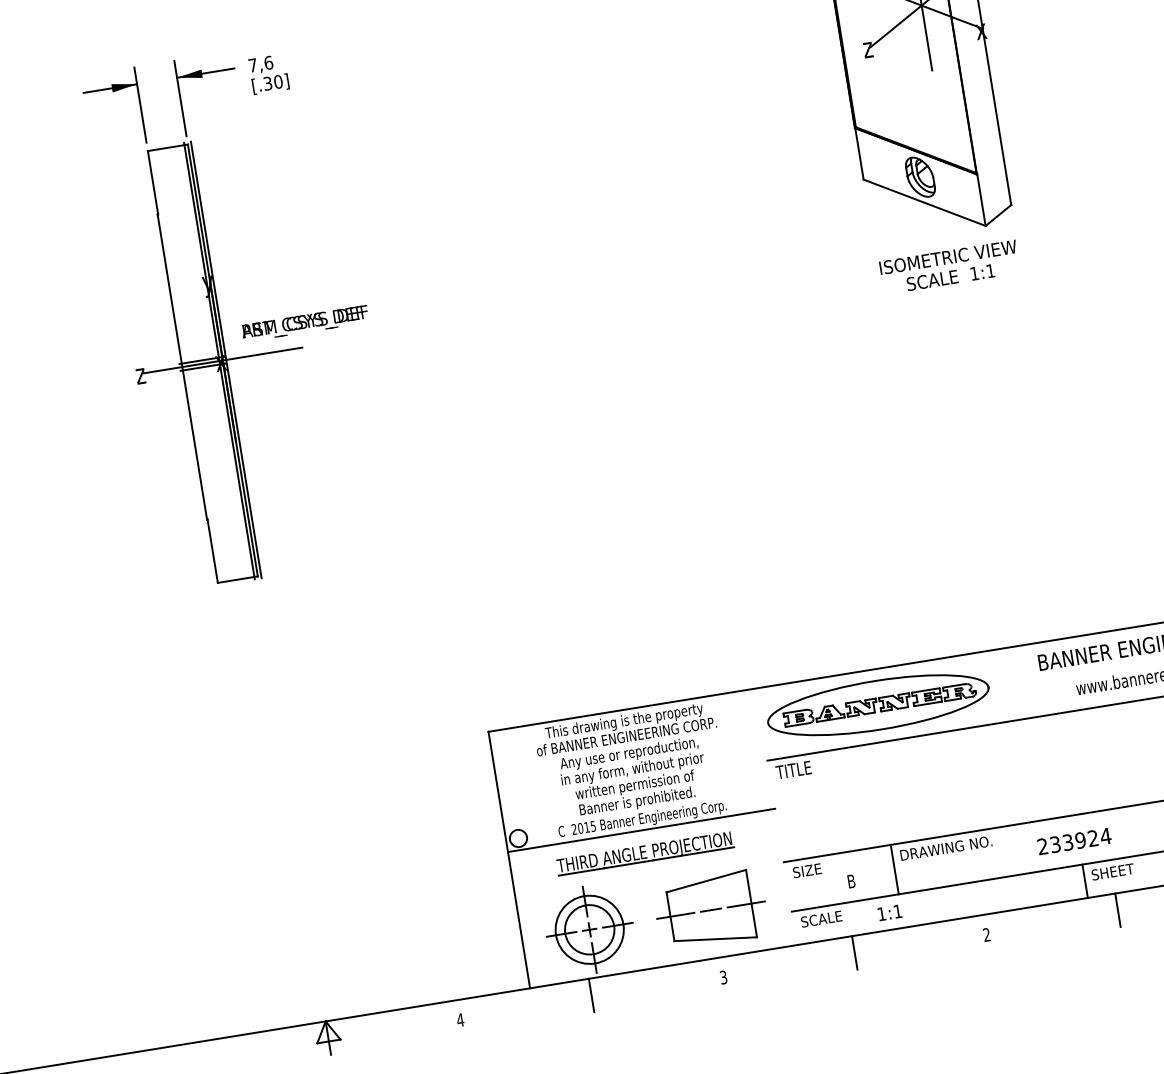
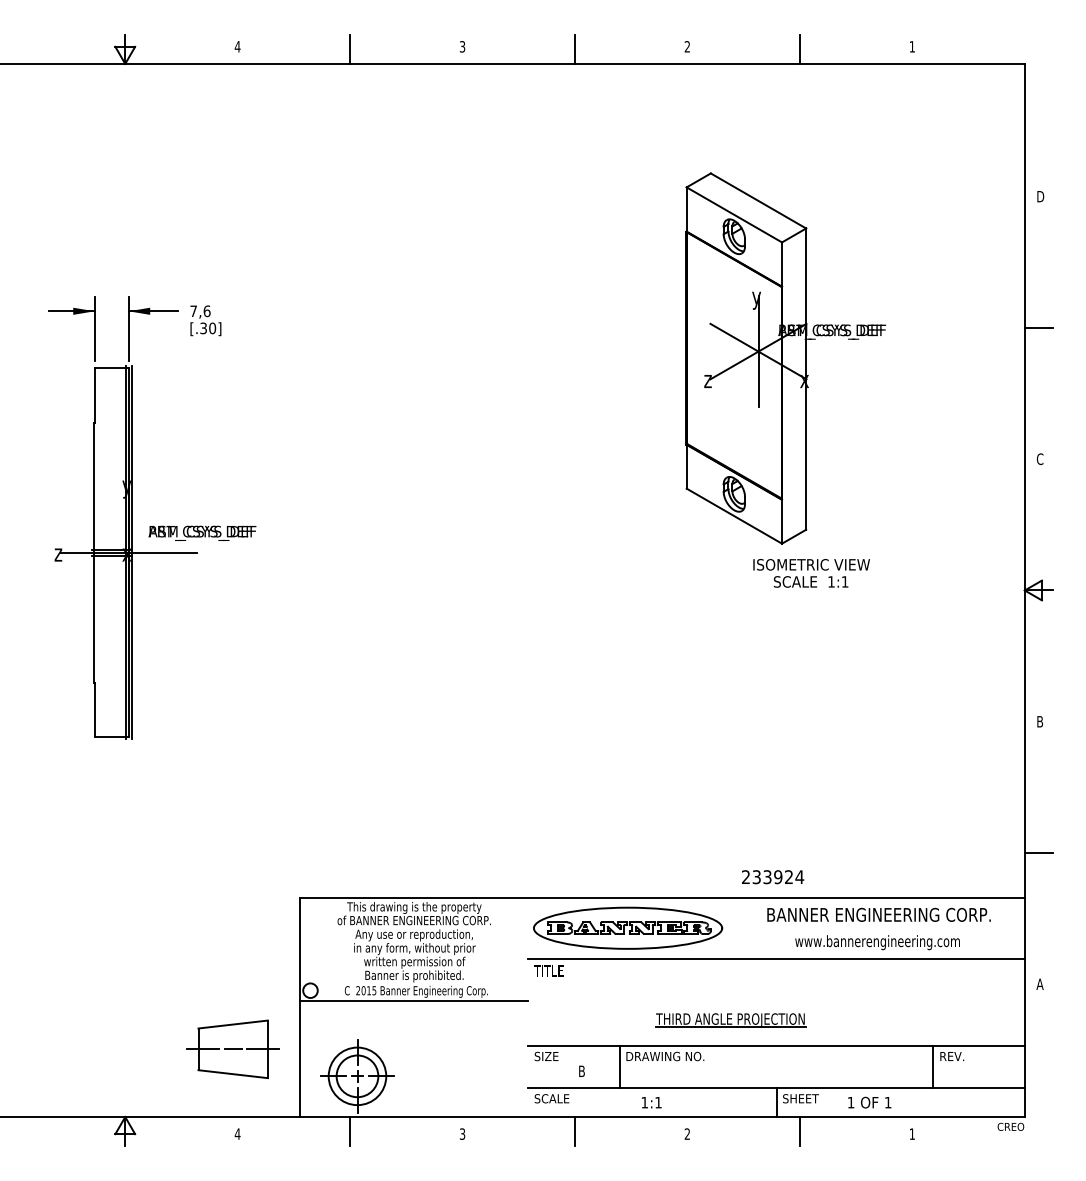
text: (949, 267) -> (811, 573), moved
text: (1075, 841) -> (773, 877), moved
part: (644, 853) -> (730, 1020), moved
part: (710, 909) -> (232, 1048), moved
text: (889, 912) -> (651, 1102), moved

